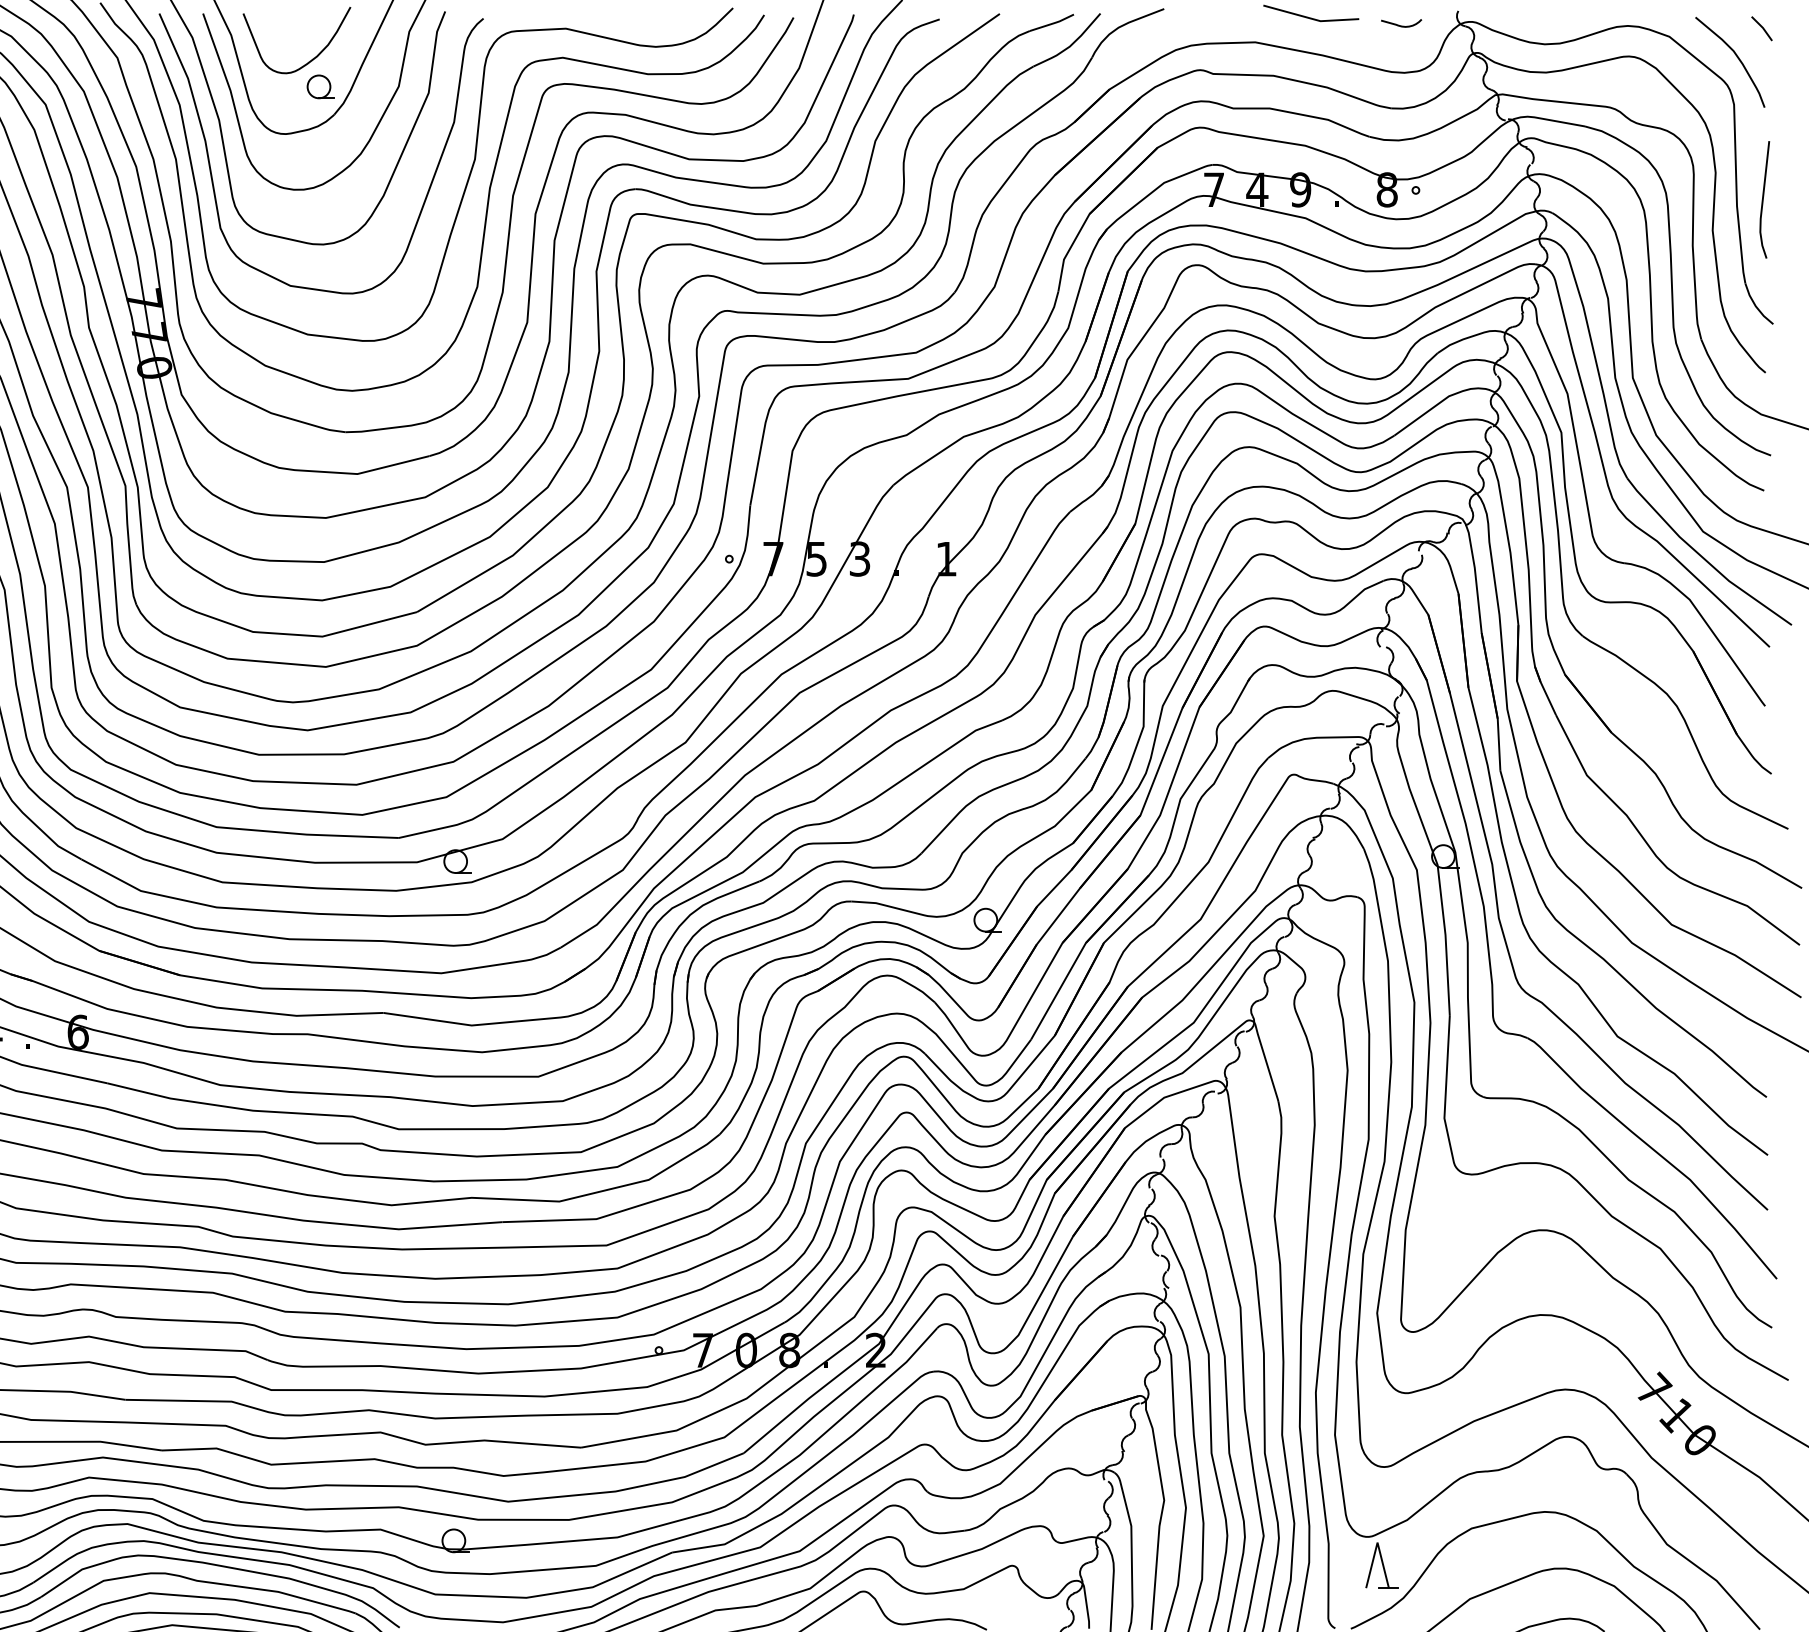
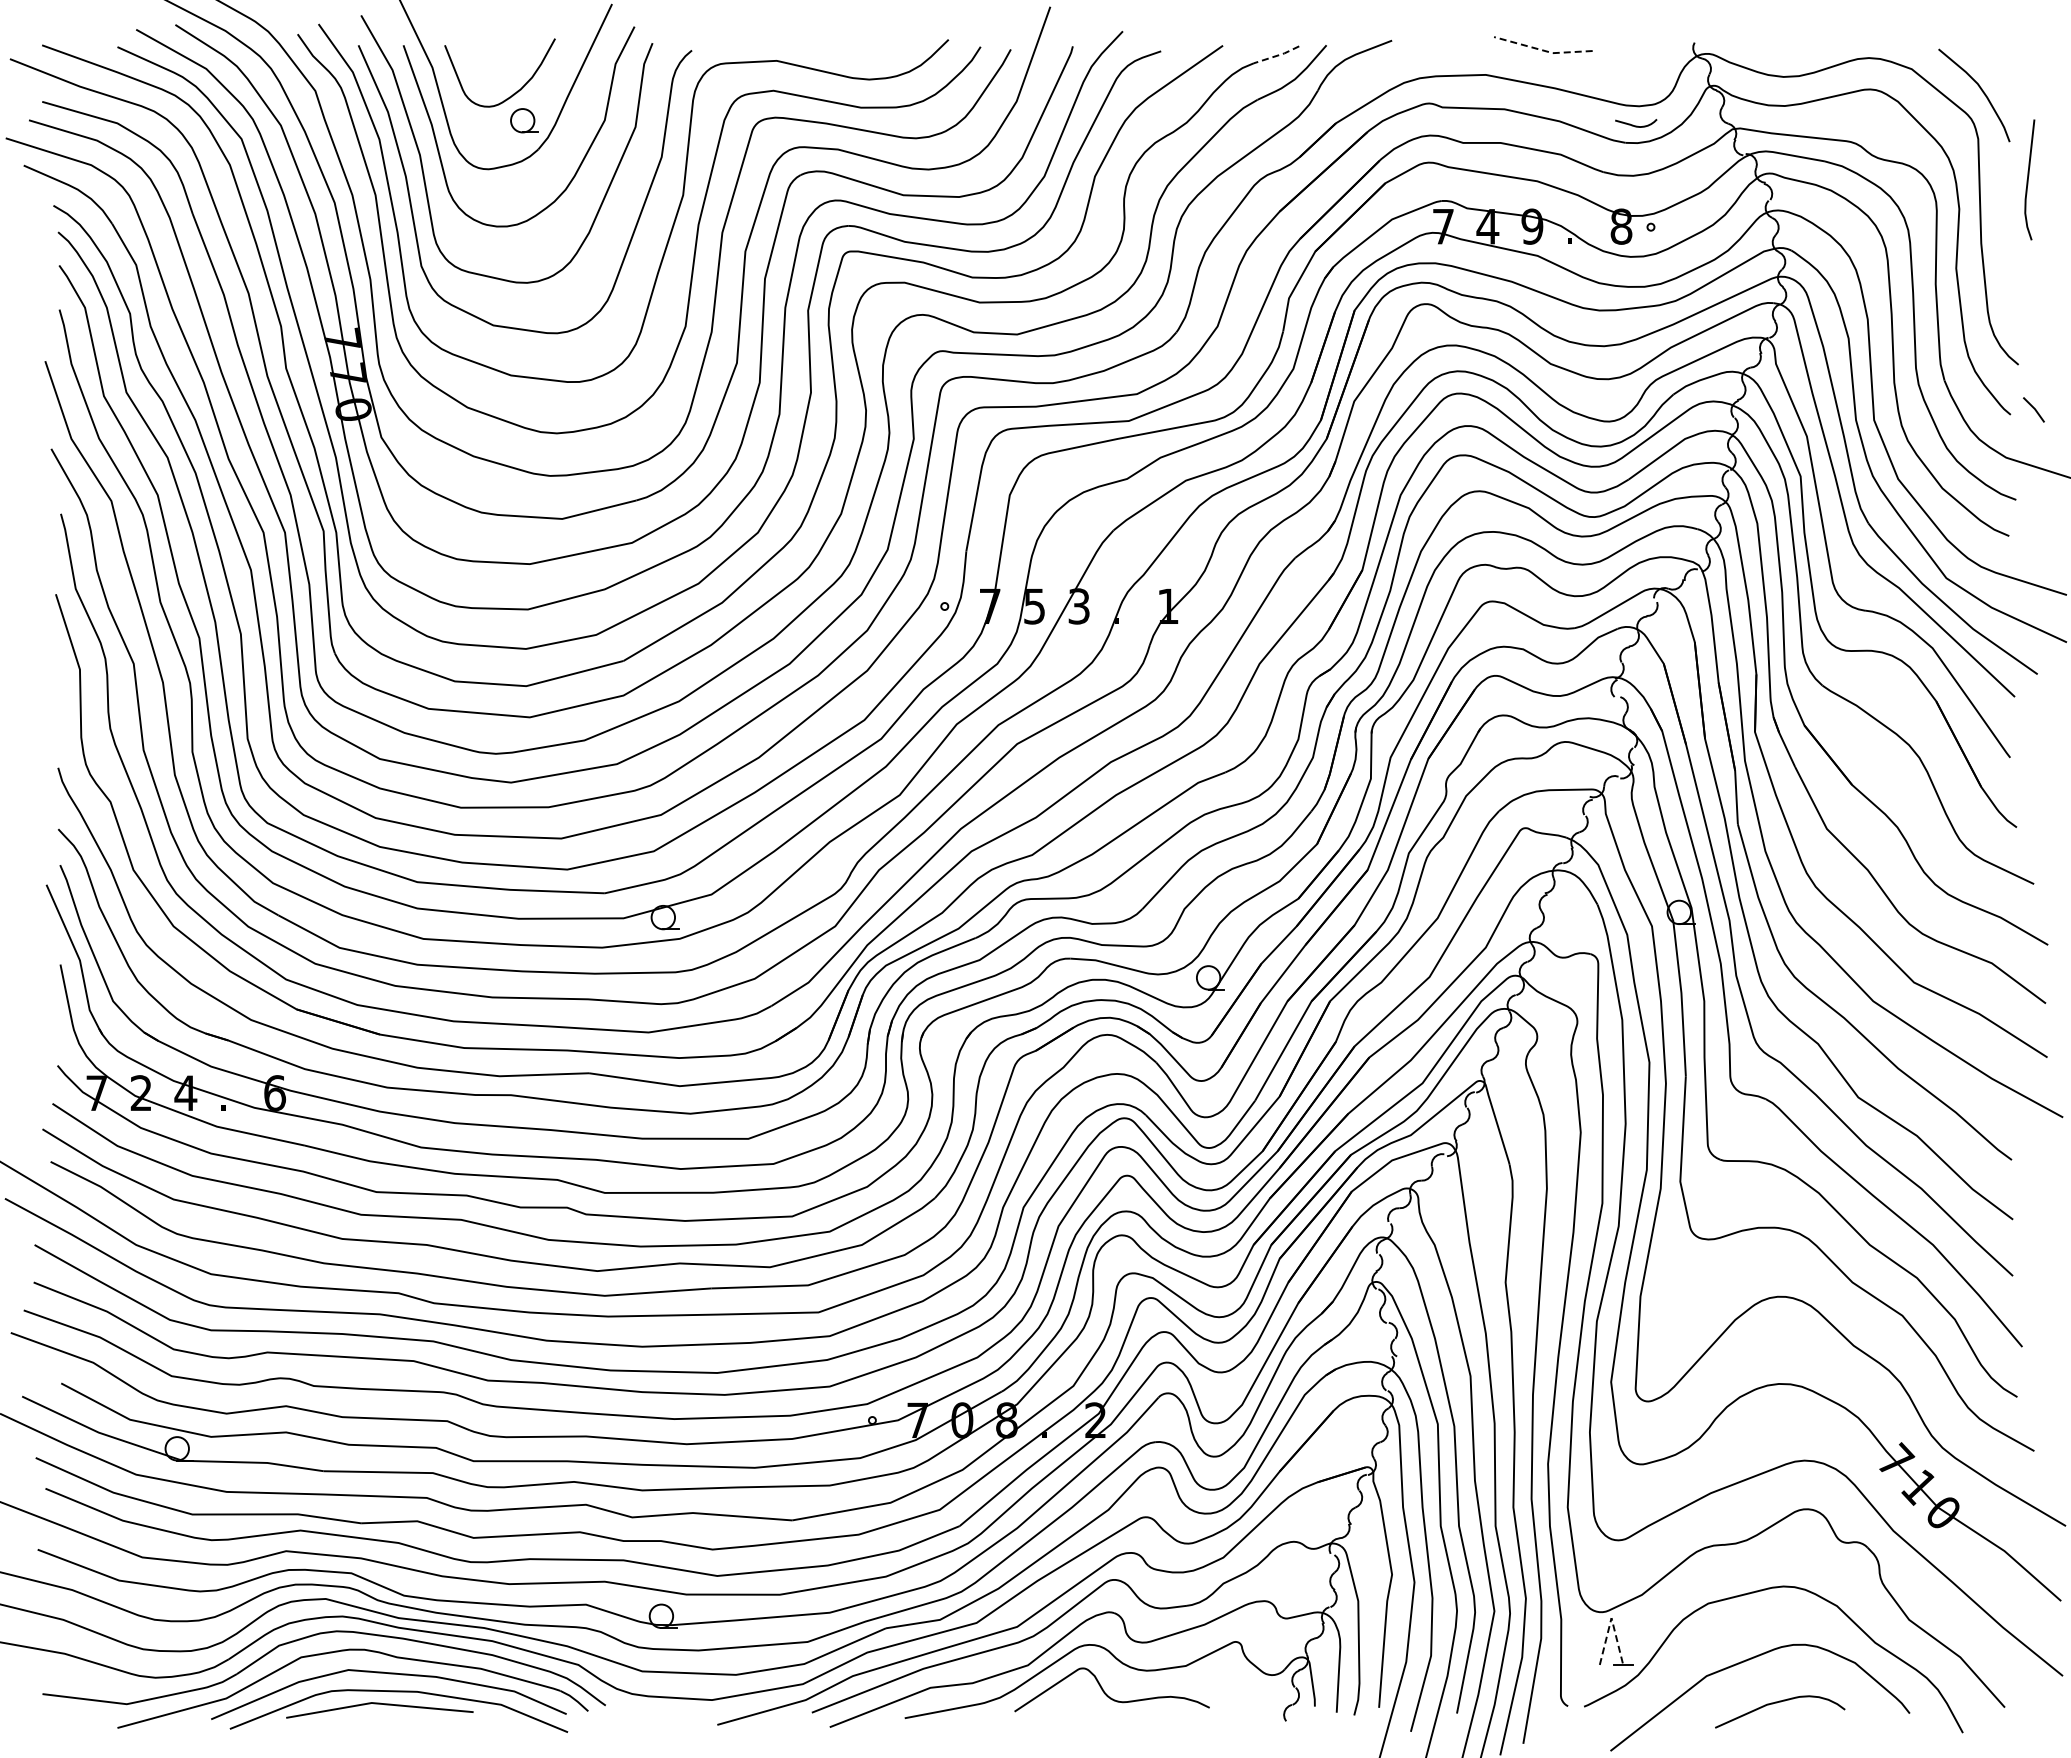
line: (1310, 18) -> (1542, 50), solid -> dashed
line: (1052, 23) -> (1277, 55), solid -> dashed
curve: (1401, 25) -> (1636, 125), moved
line: (1761, 27) -> (2033, 408), moved
line: (1763, 199) -> (2028, 179), moved
line: (1377, 1543) -> (1611, 1618), solid -> dashed

